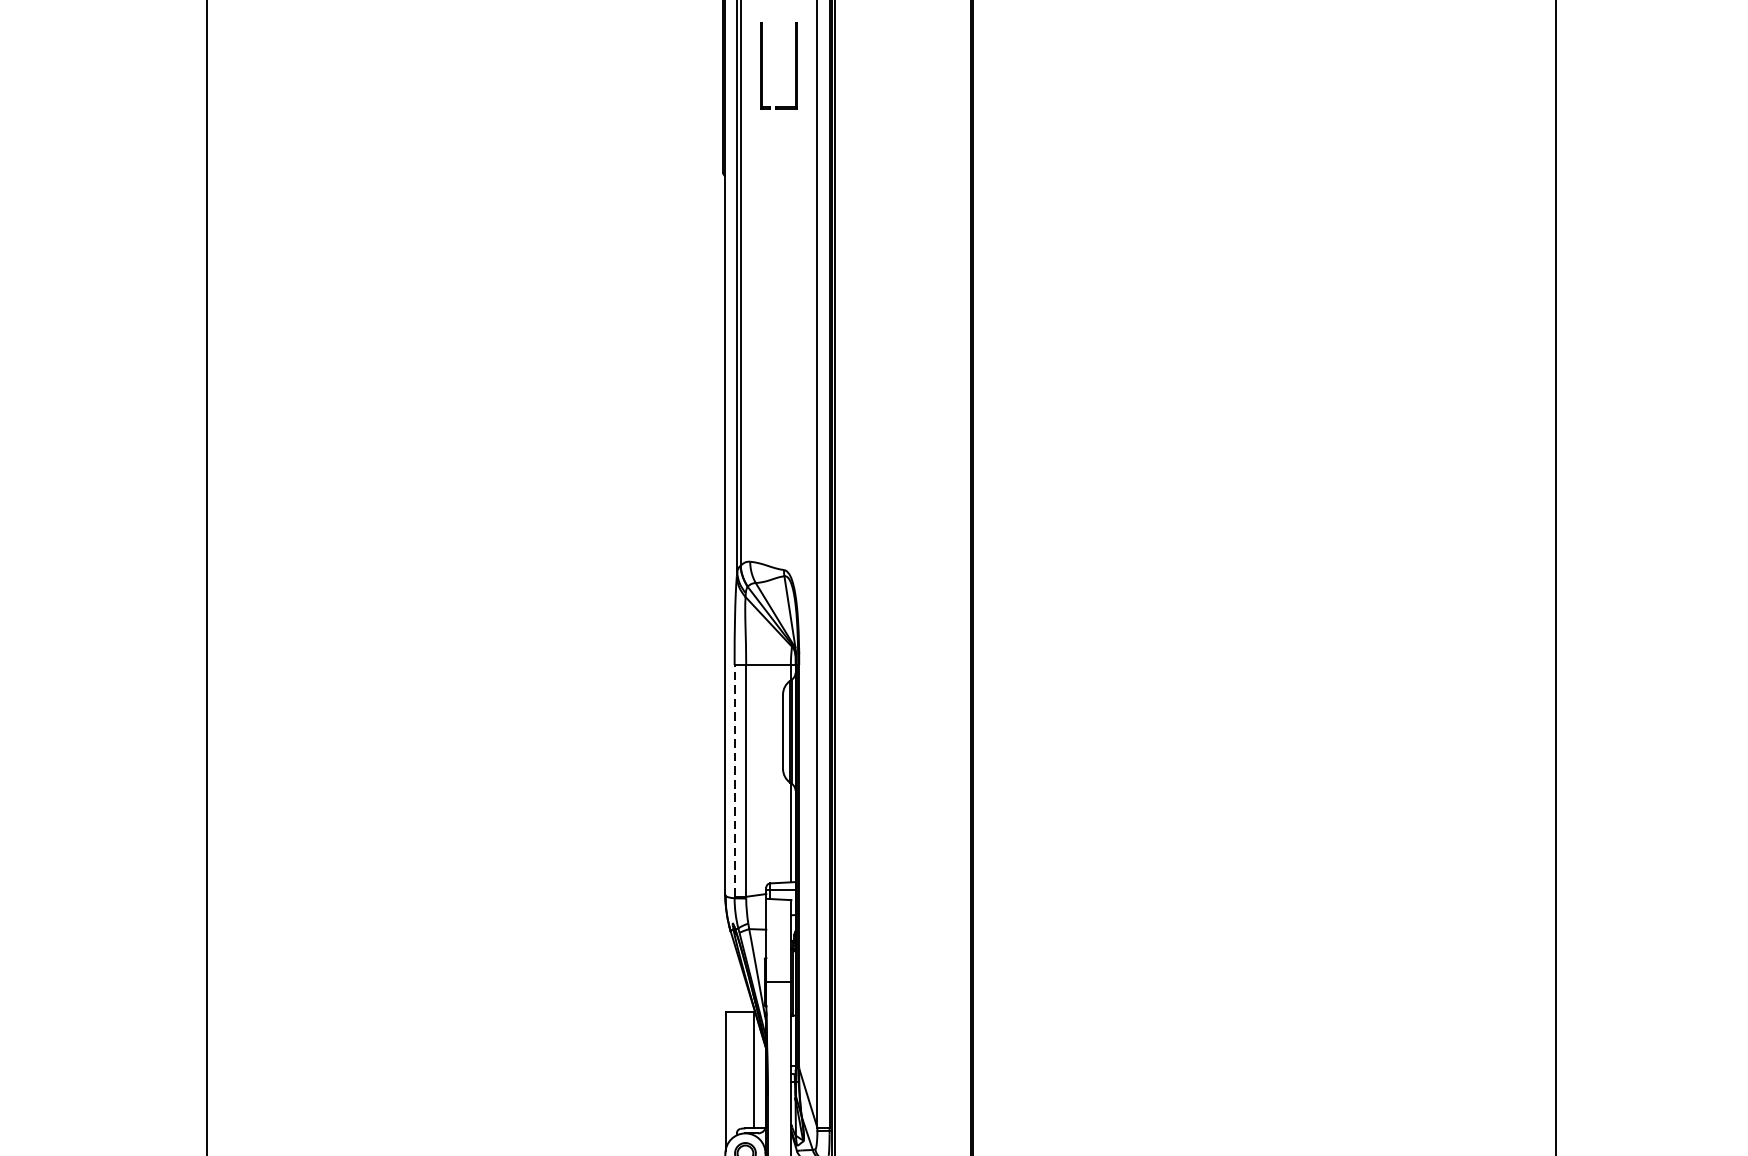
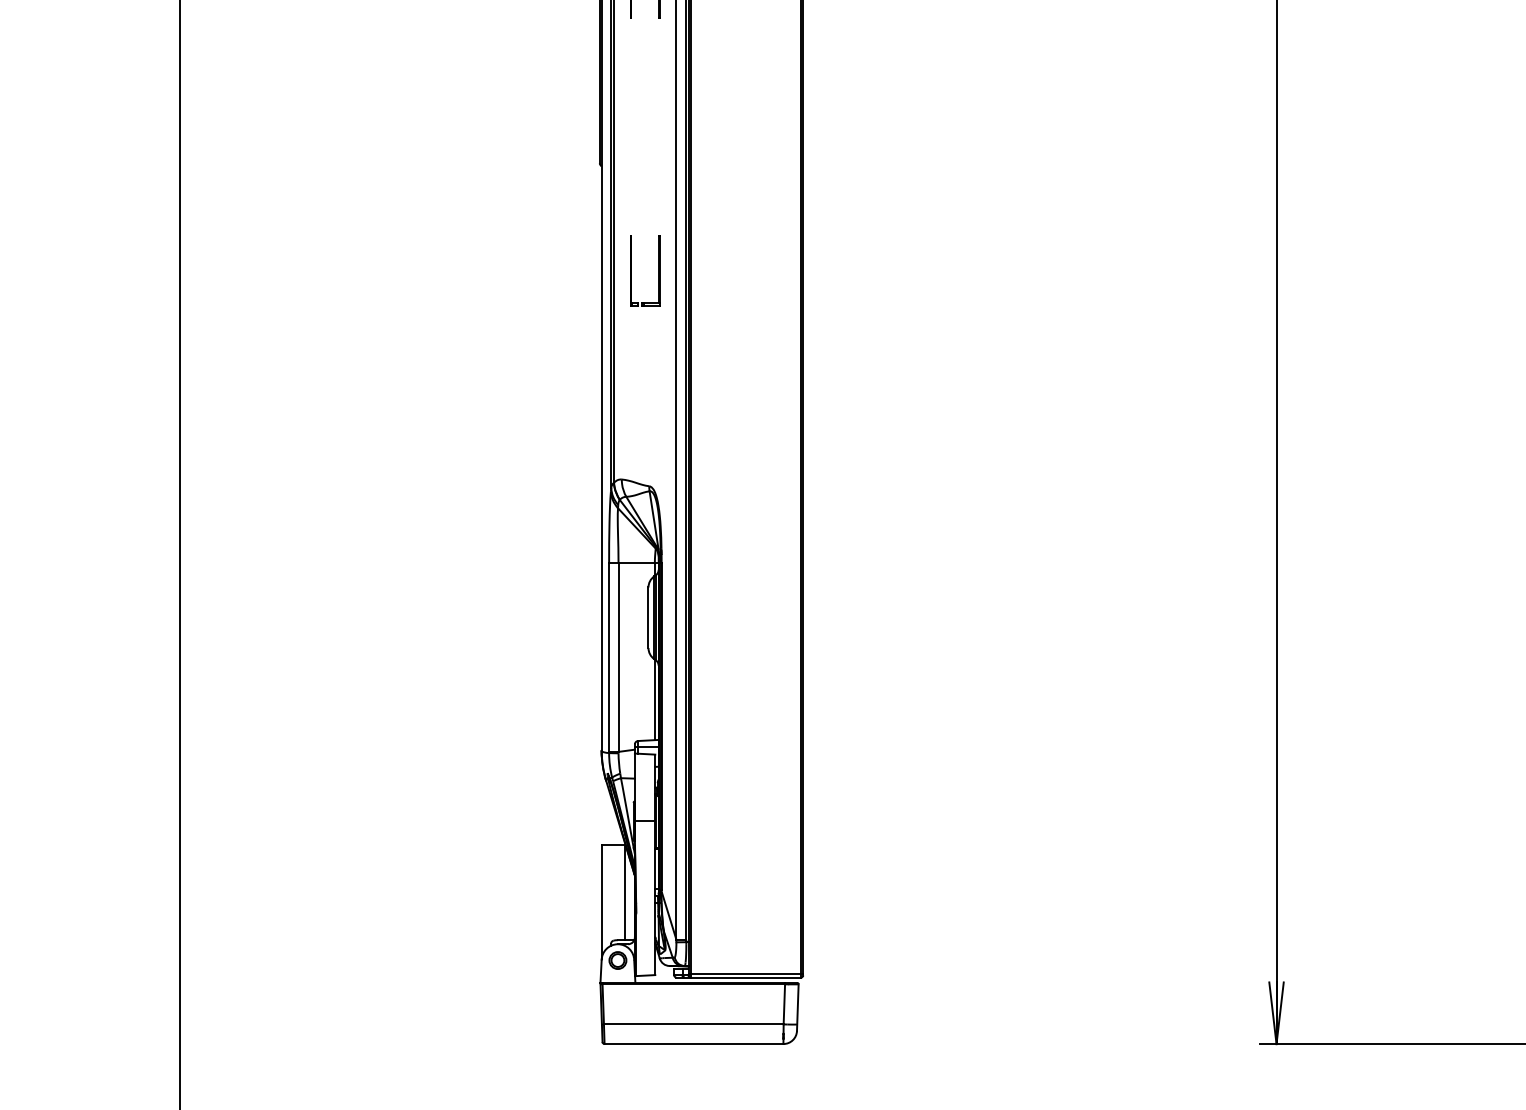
part: (795, 65) -> (658, 270), moved
line: (735, 780) -> (609, 657), dashed -> solid

